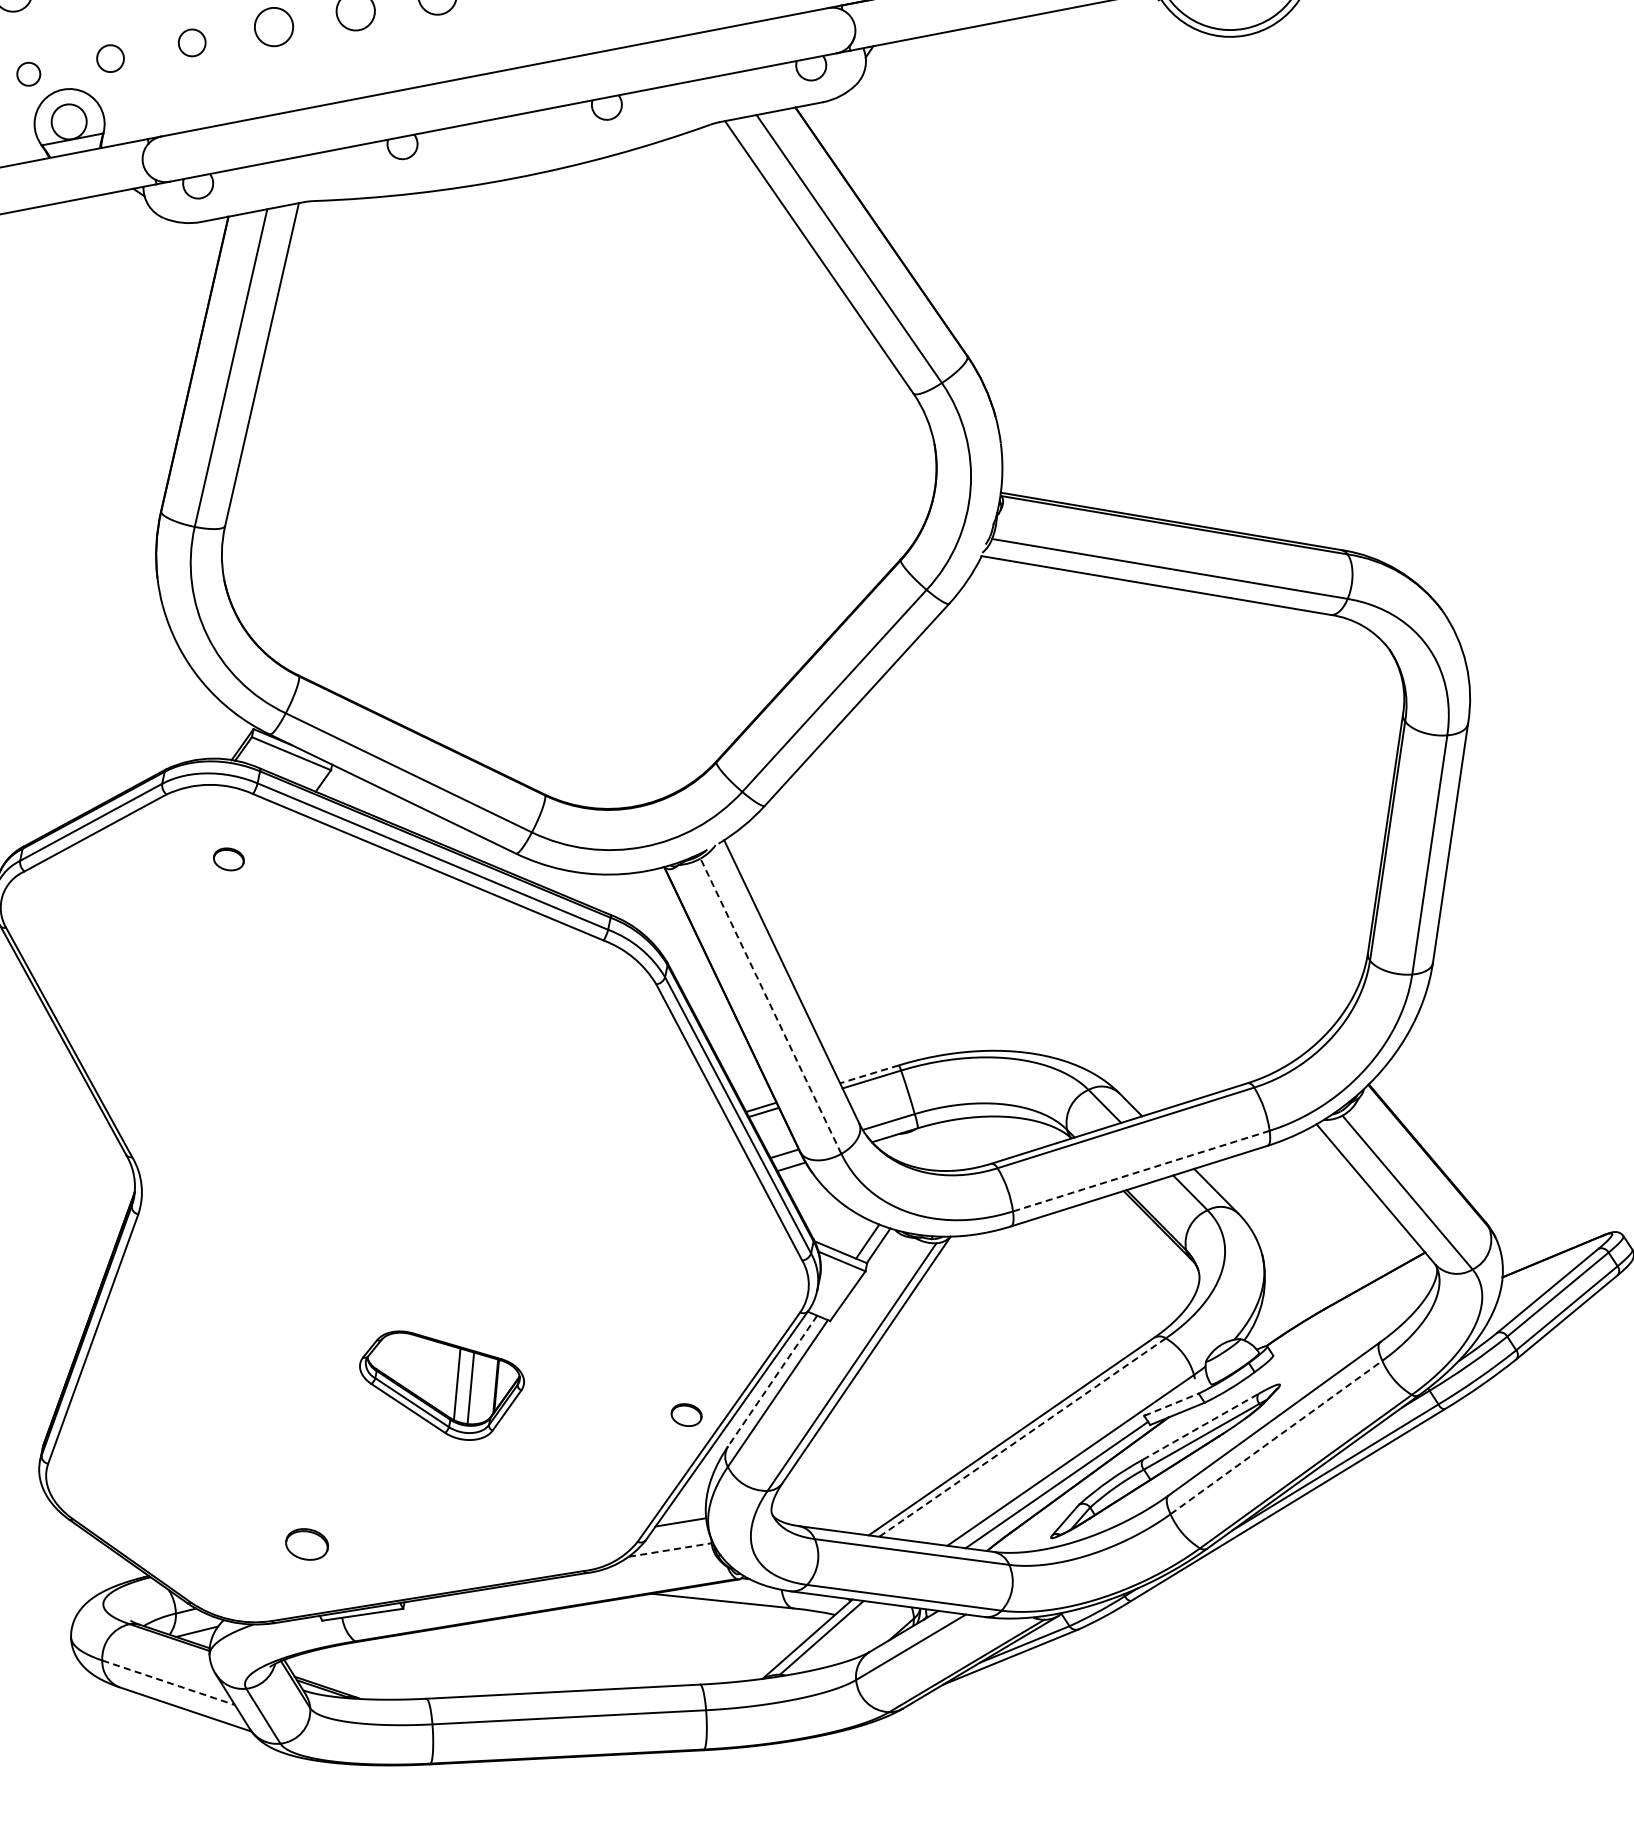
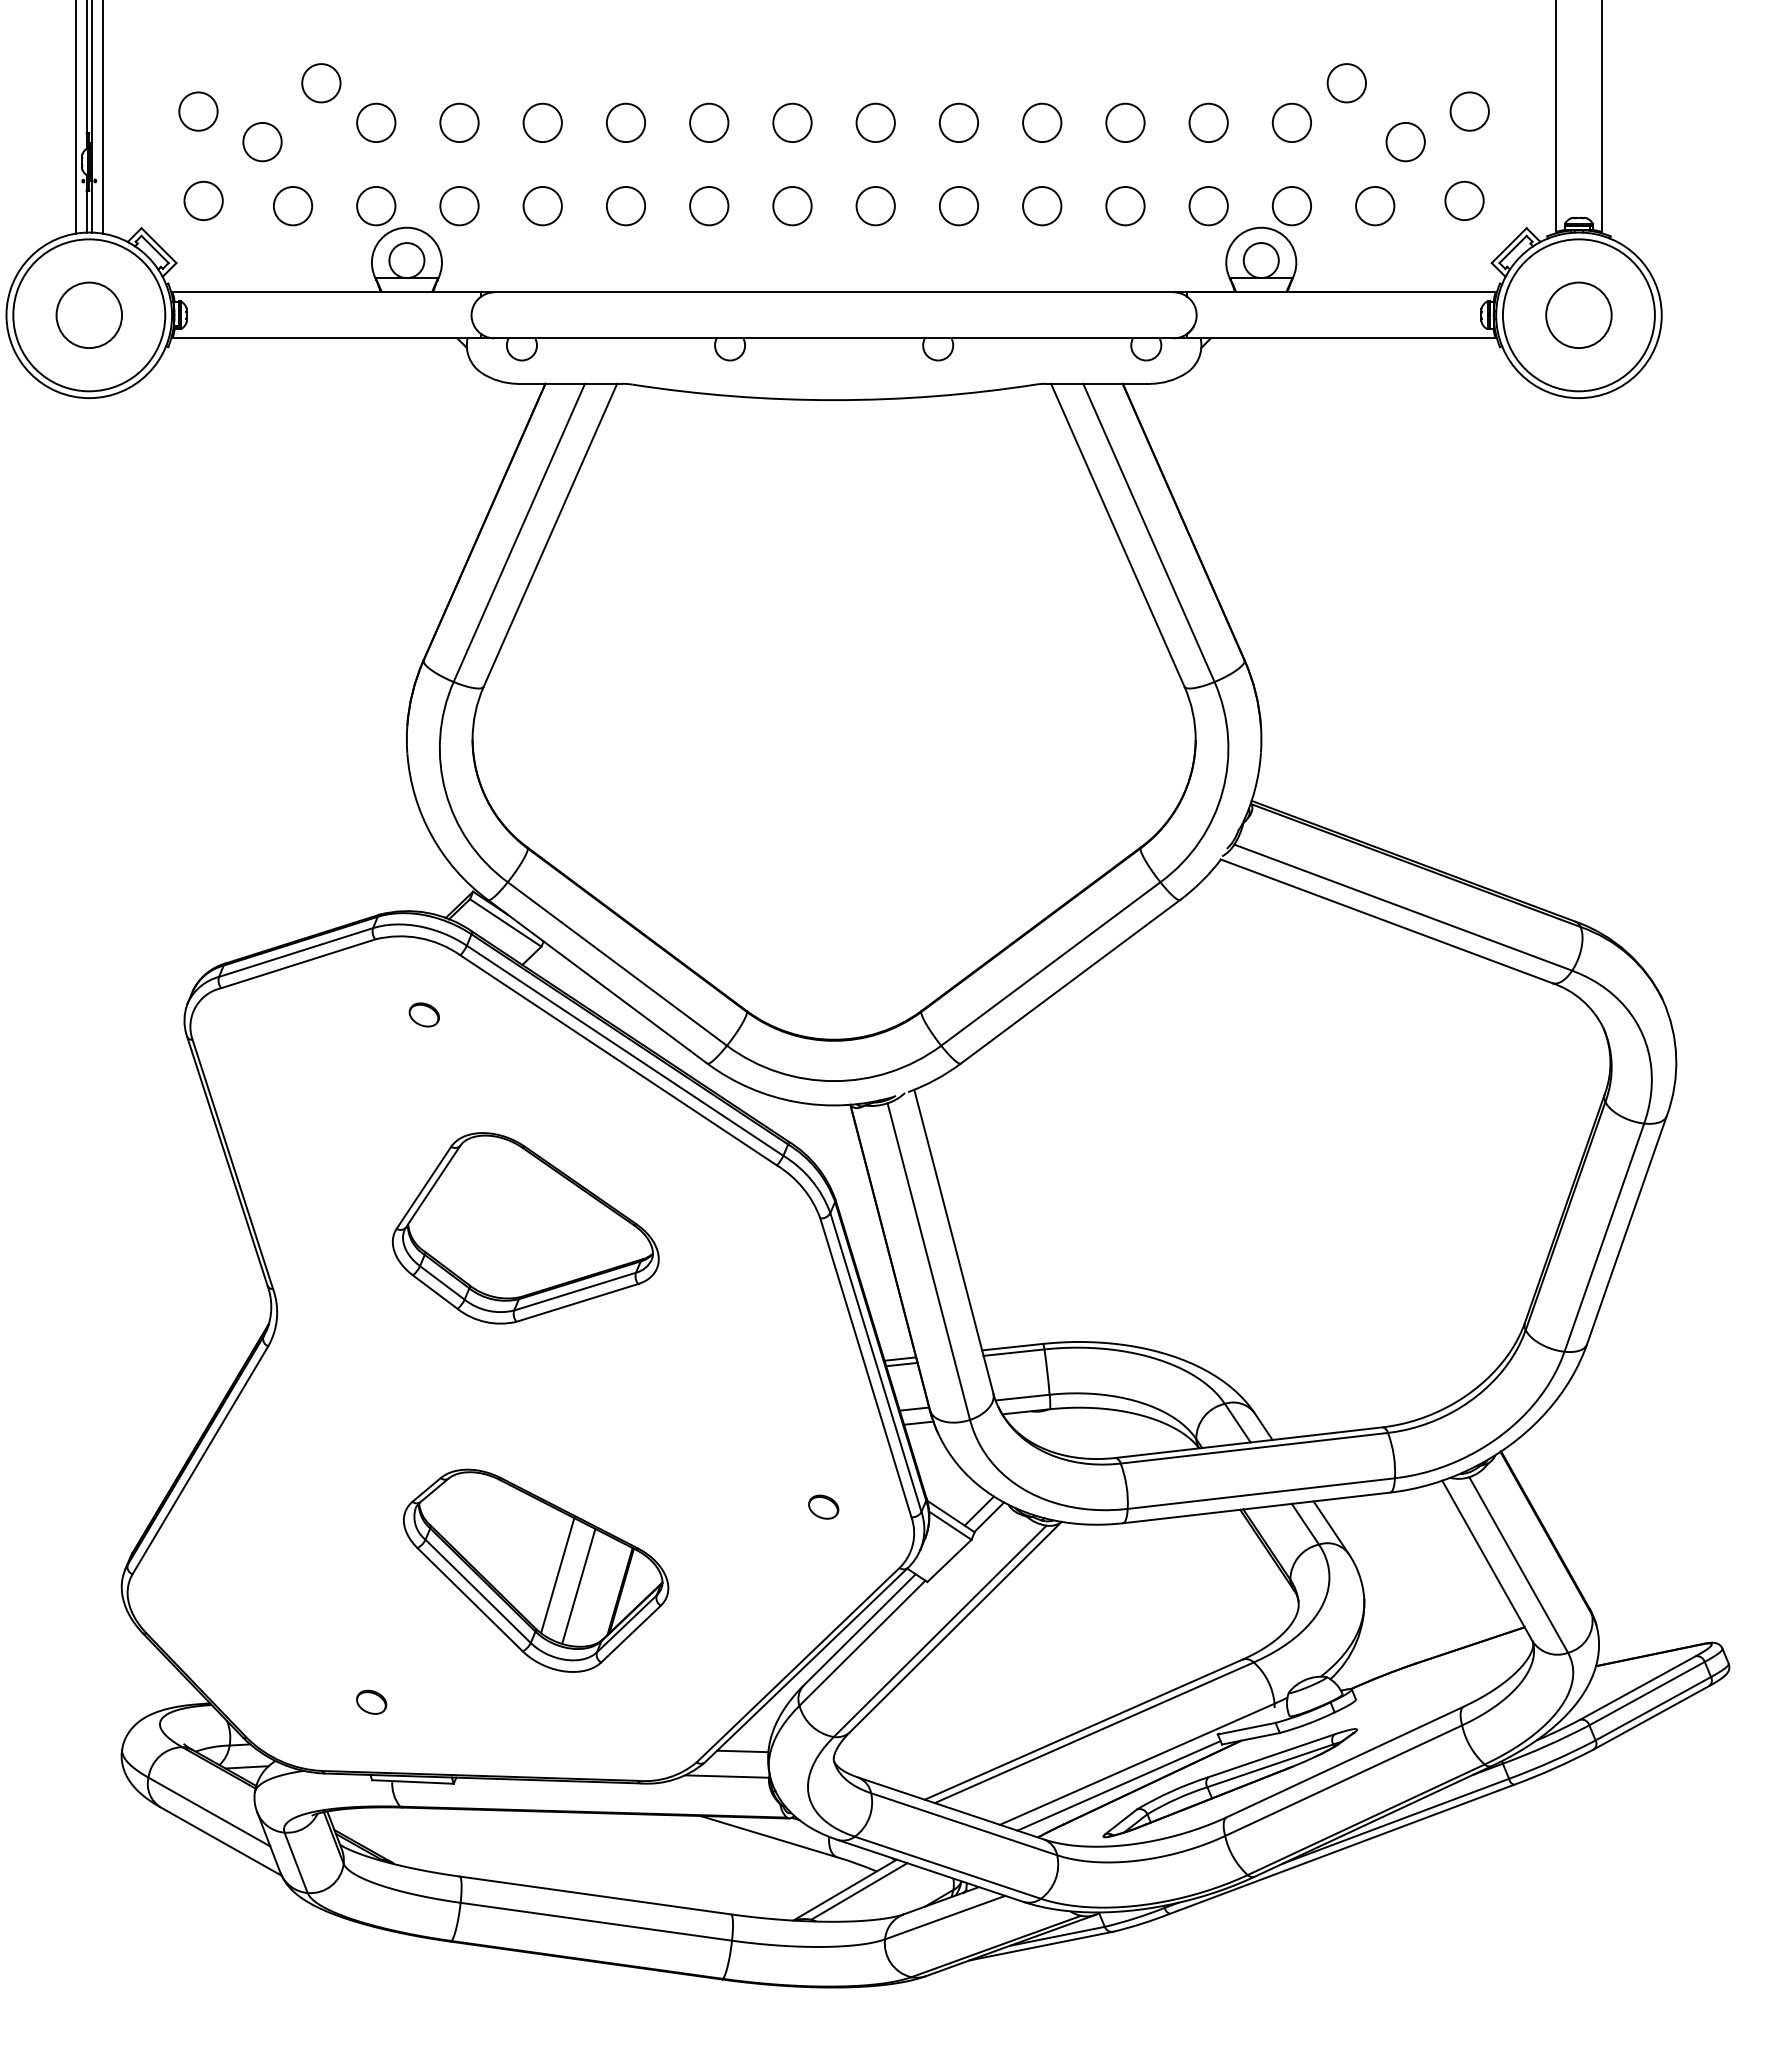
circle: (192, 43) -> (542, 206), size x1.43
circle: (110, 58) -> (459, 206), size x1.43
circle: (29, 74) -> (376, 206), size x1.67
line: (770, 1006) -> (928, 1261), dashed -> solid
part: (368, 1049) -> (525, 1228), added
line: (869, 1074) -> (1012, 1347), dashed -> solid
line: (1141, 1171) -> (1261, 1493), dashed -> solid
line: (772, 1381) -> (859, 1630), dashed -> solid
part: (444, 1383) -> (536, 1570), size x1.67
line: (1172, 1404) -> (1247, 1728), dashed -> solid
part: (686, 1414) -> (823, 1506), moved
line: (1200, 1426) -> (1271, 1755), dashed -> solid
line: (1021, 1437) -> (1093, 1732), dashed -> solid
line: (1276, 1437) -> (1343, 1780), dashed -> solid
part: (306, 1543) -> (371, 1701), size x0.71
line: (670, 1549) -> (727, 1776), dashed -> solid
line: (168, 1683) -> (209, 1812), dashed -> solid

